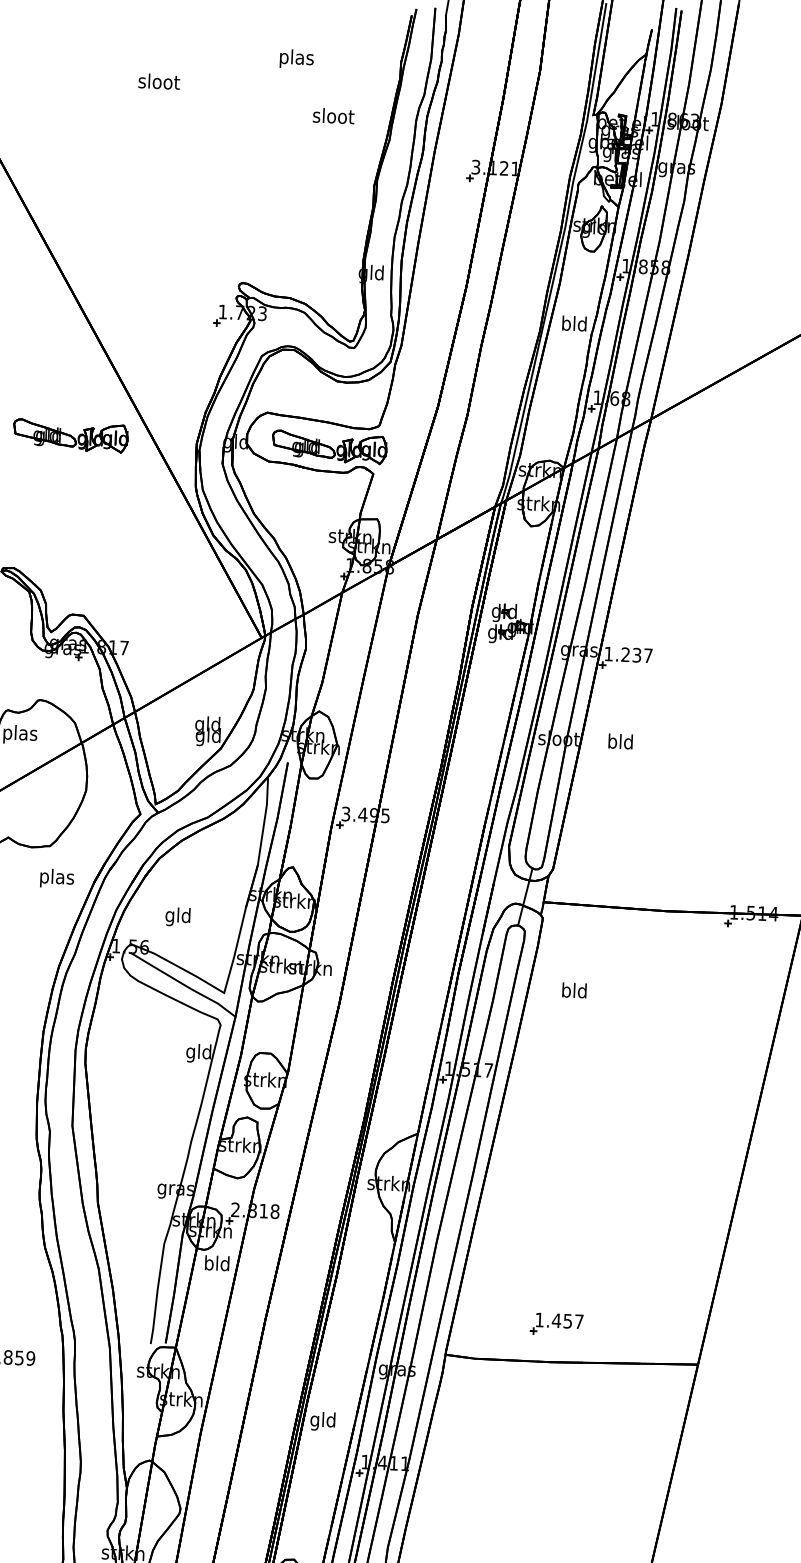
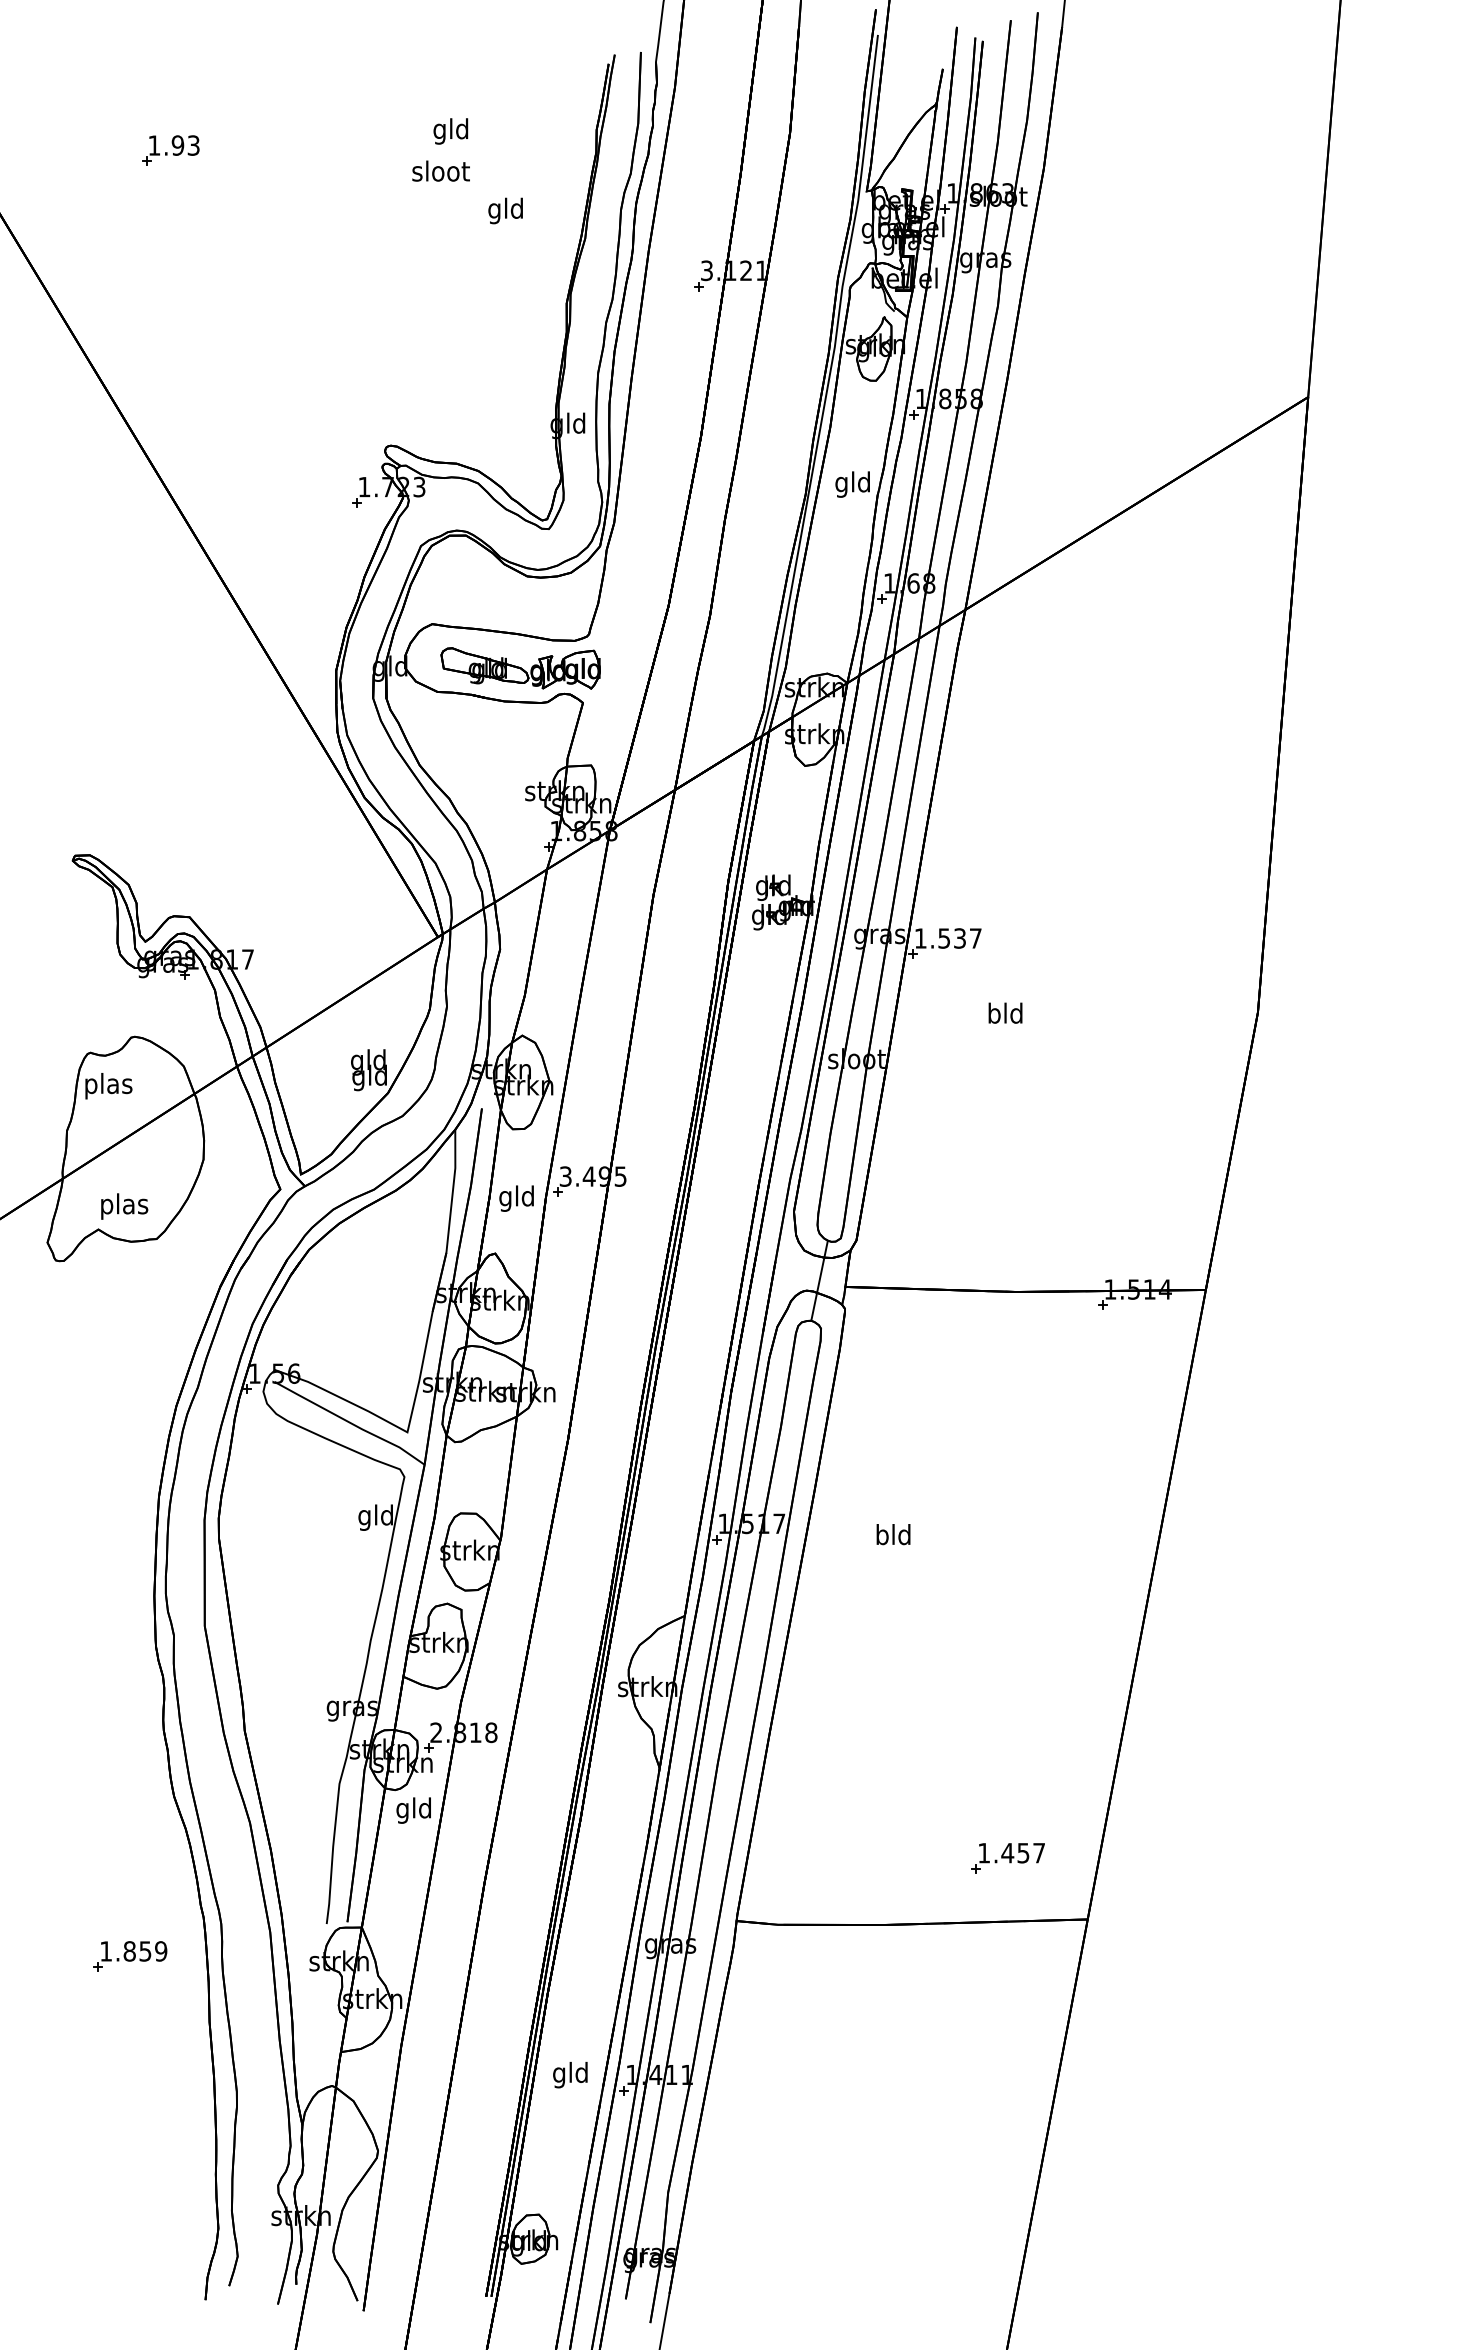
text: (296, 59) -> (451, 131), plas -> gld
part: (94, 63) -> (170, 150), added
text: (158, 81) -> (440, 170), moved
text: (333, 117) -> (506, 210), sloot -> gld
text: (566, 325) -> (841, 484), bld -> gld
part: (70, 436) -> (160, 668), removed
text: (625, 654) -> (943, 938), 1.237 -> 1.537
text: (620, 741) -> (1005, 1012), moved
text: (57, 878) -> (124, 1206), moved
text: (177, 916) -> (516, 1198), moved
text: (574, 990) -> (893, 1534), moved
text: (208, 1264) -> (402, 1810), bld -> gld
part: (556, 1324) -> (1007, 1858), moved
text: (322, 1421) -> (570, 2075), moved

